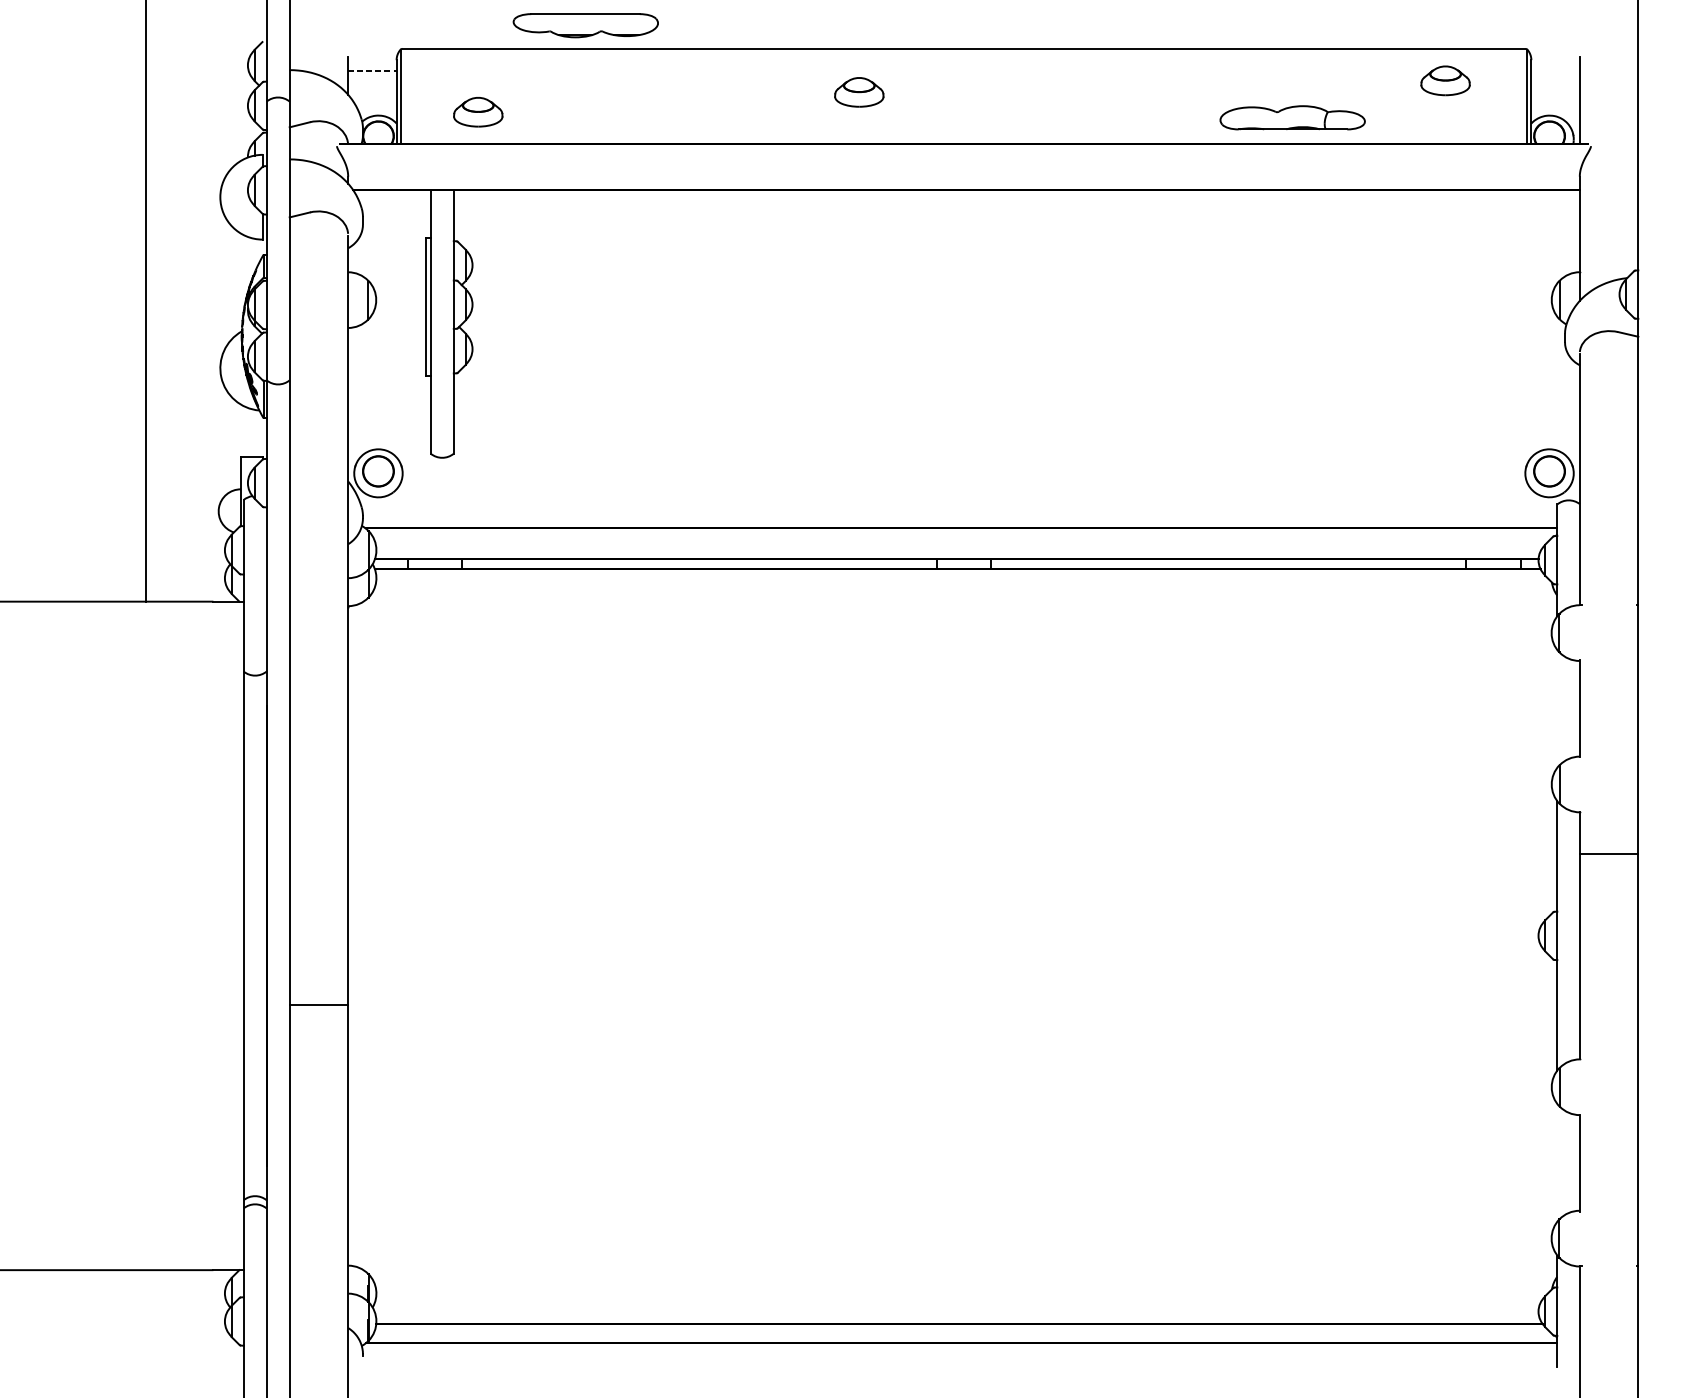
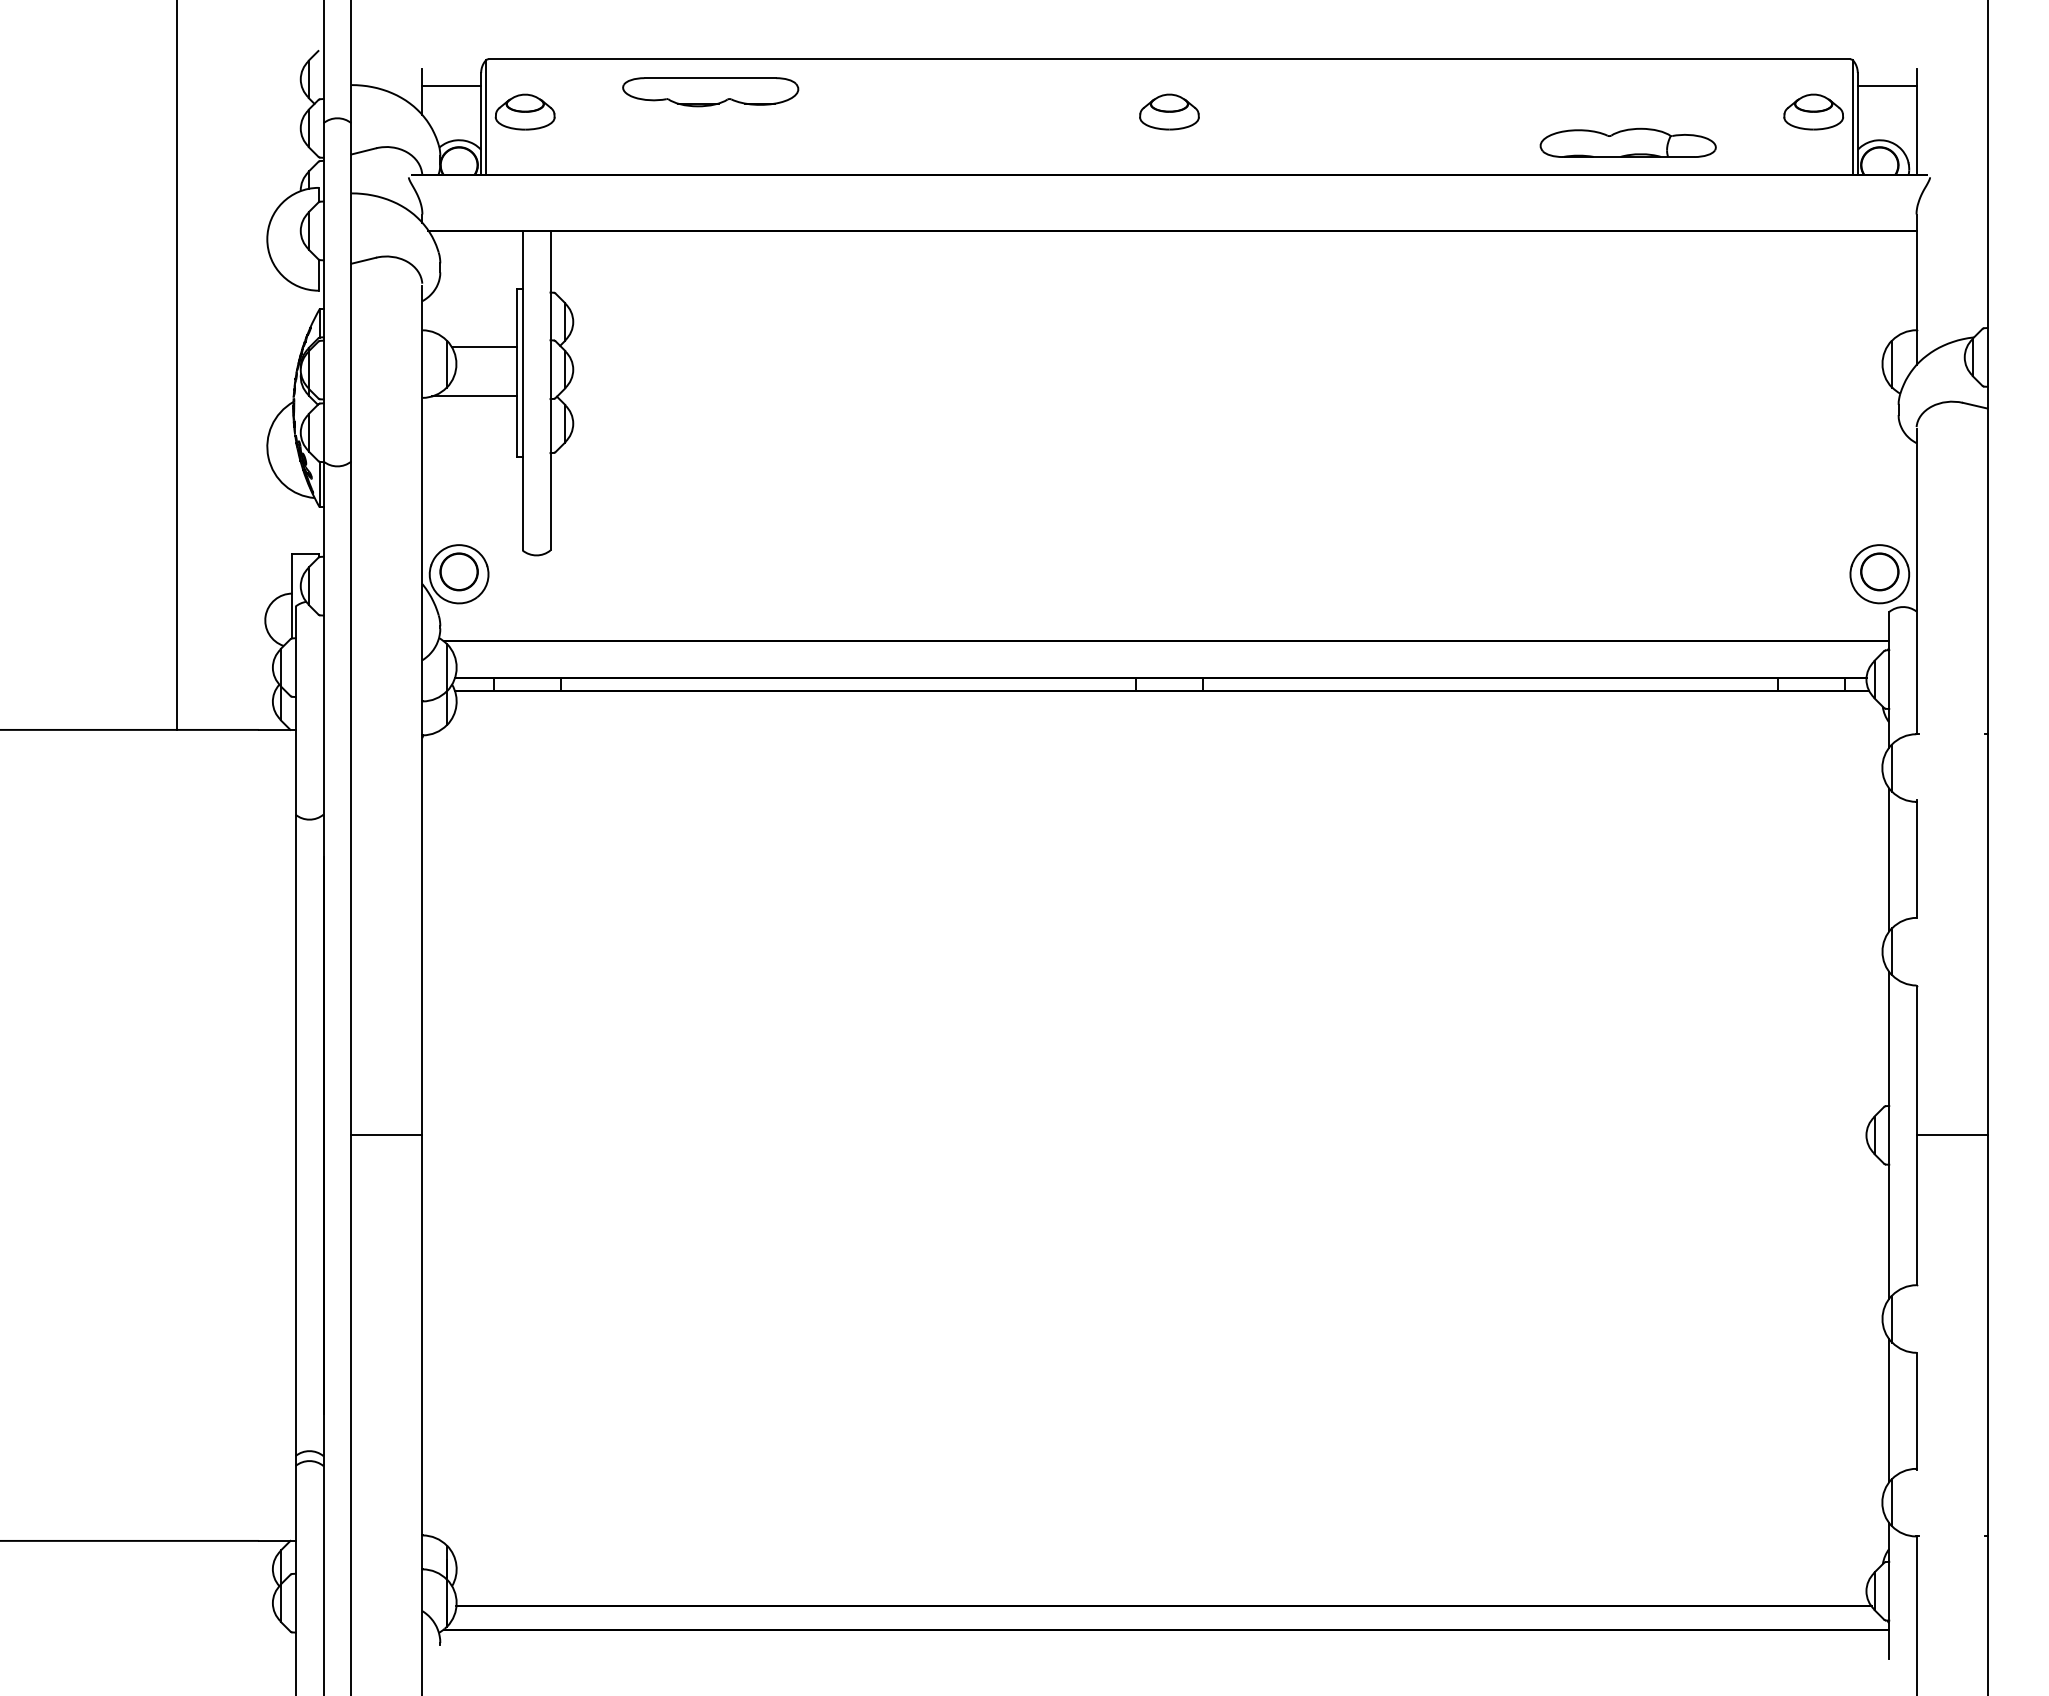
part: (585, 25) -> (710, 92), moved
line: (373, 70) -> (452, 85), dashed -> solid
line: (1555, 70) -> (1886, 85), added
part: (1445, 80) -> (1813, 111), moved
part: (859, 91) -> (1169, 111), moved
part: (477, 111) -> (524, 111), moved
part: (1292, 117) -> (1627, 142), moved
line: (398, 286) -> (483, 347), added
line: (391, 326) -> (474, 396), added
line: (1557, 708) -> (1889, 859), added
line: (1608, 854) -> (1951, 1135), moved
line: (318, 1005) -> (386, 1135), moved
line: (1557, 1162) -> (1889, 1410), added

